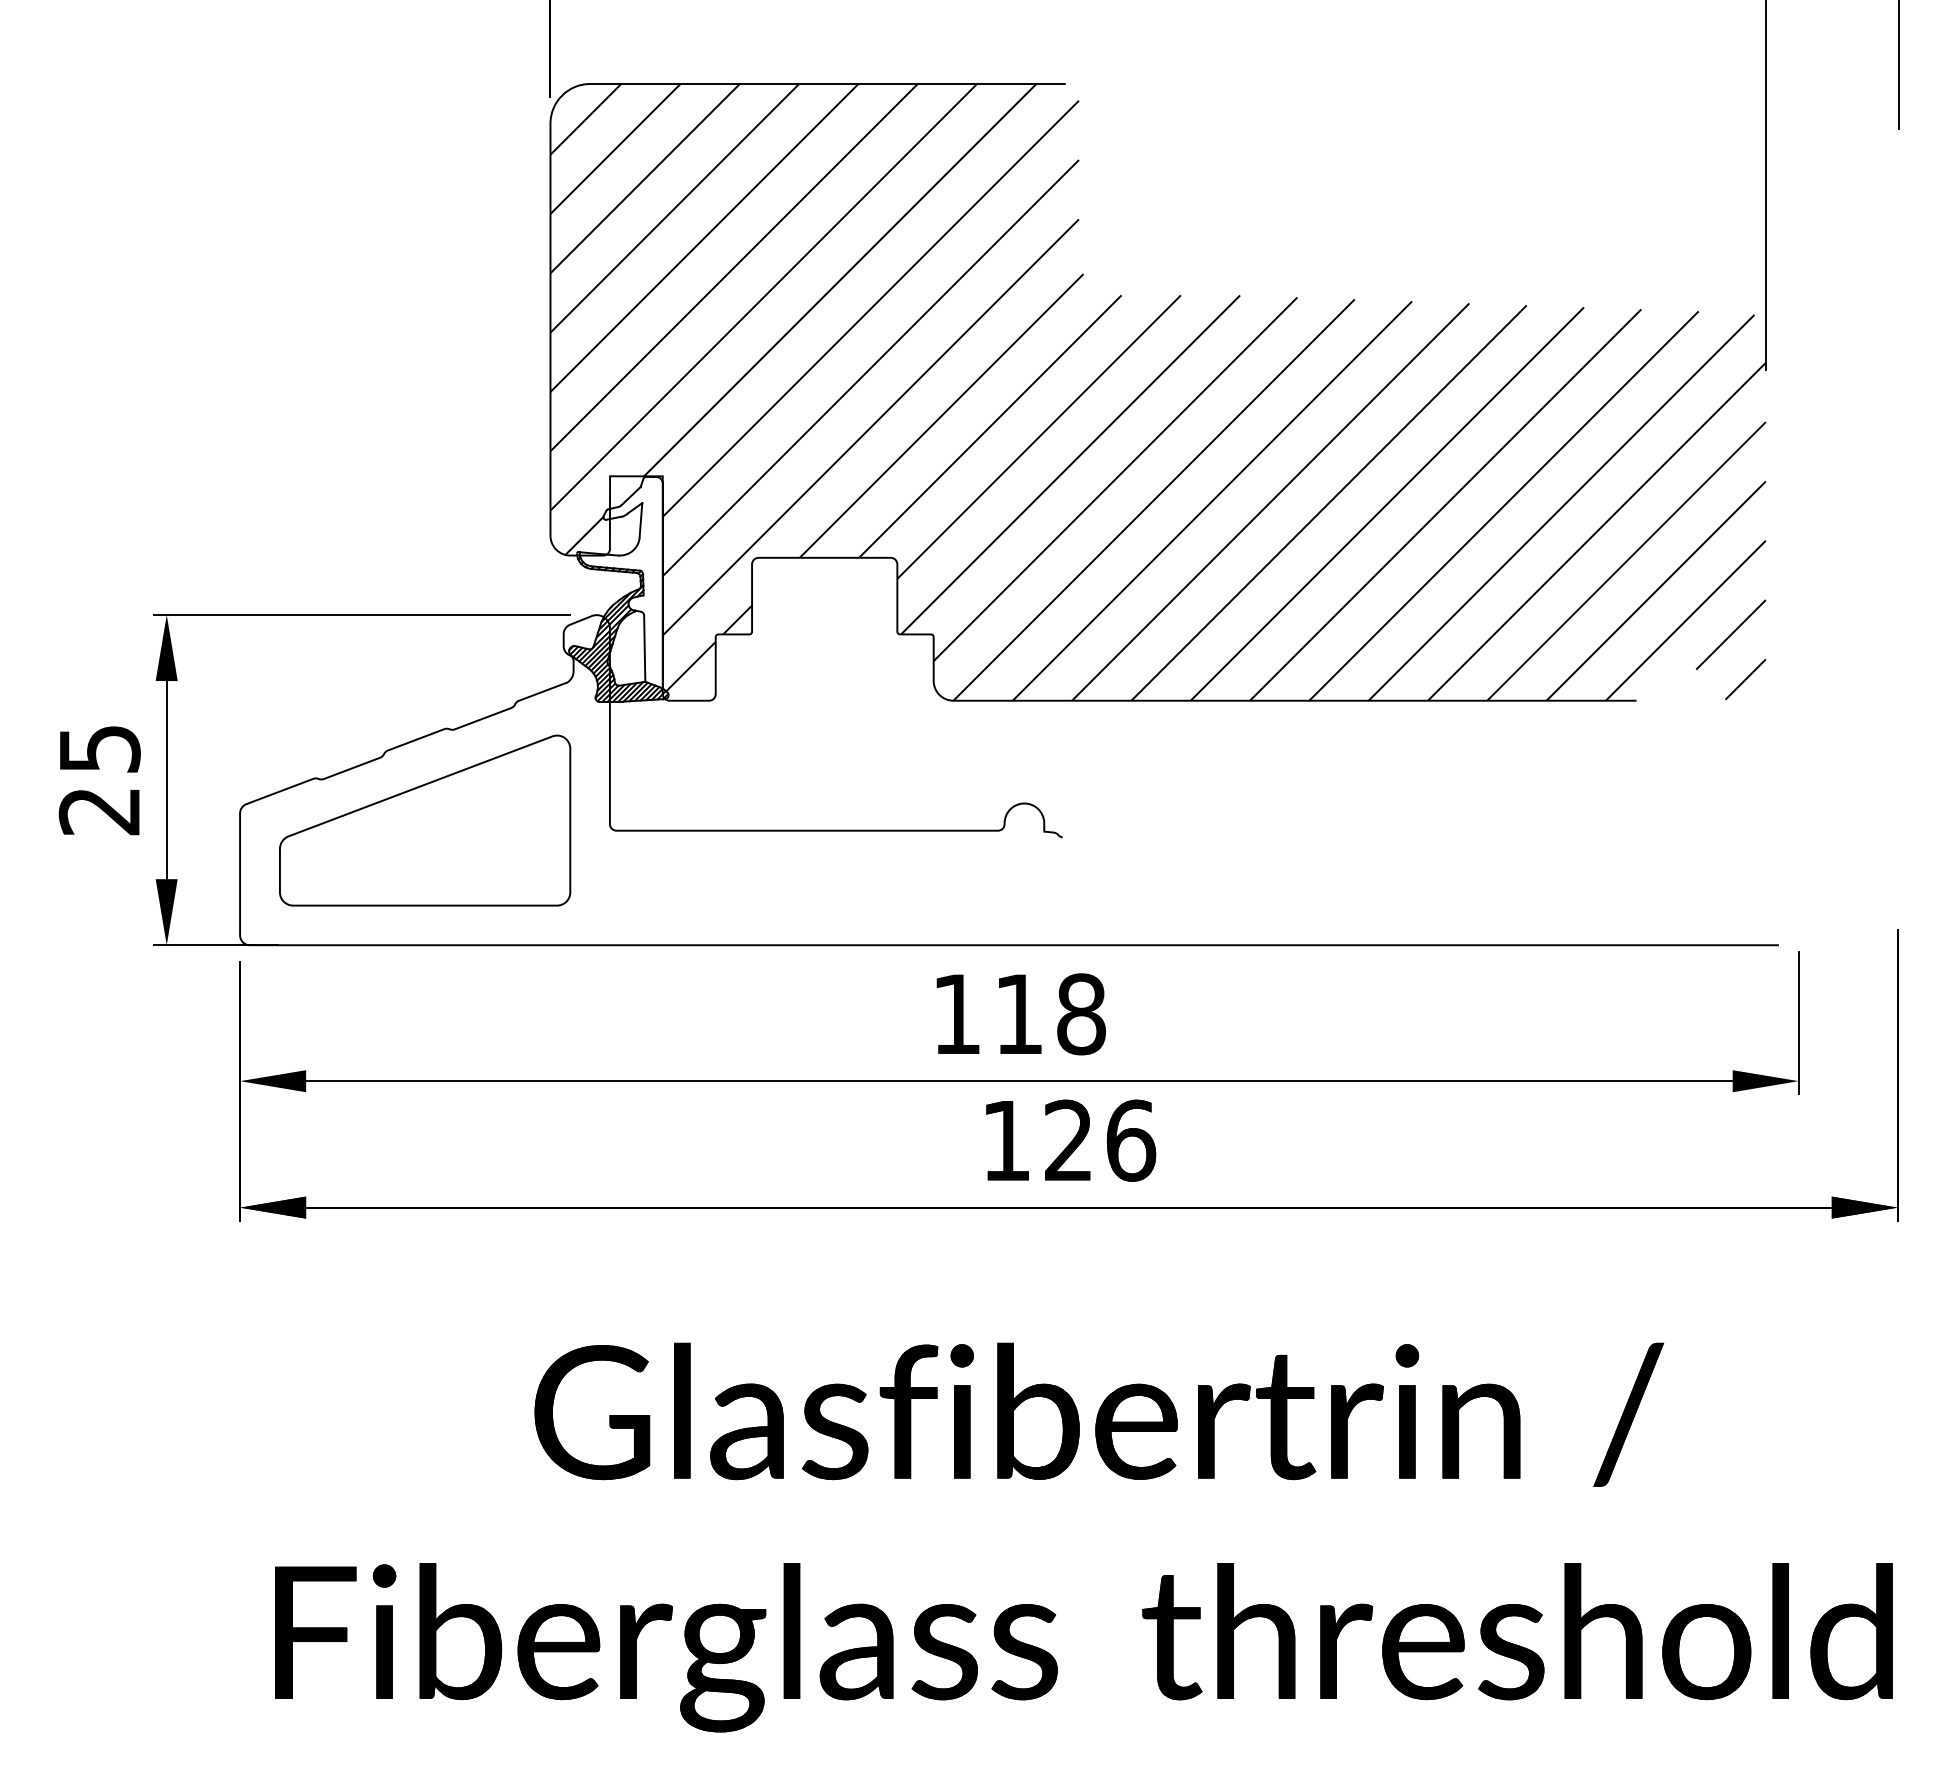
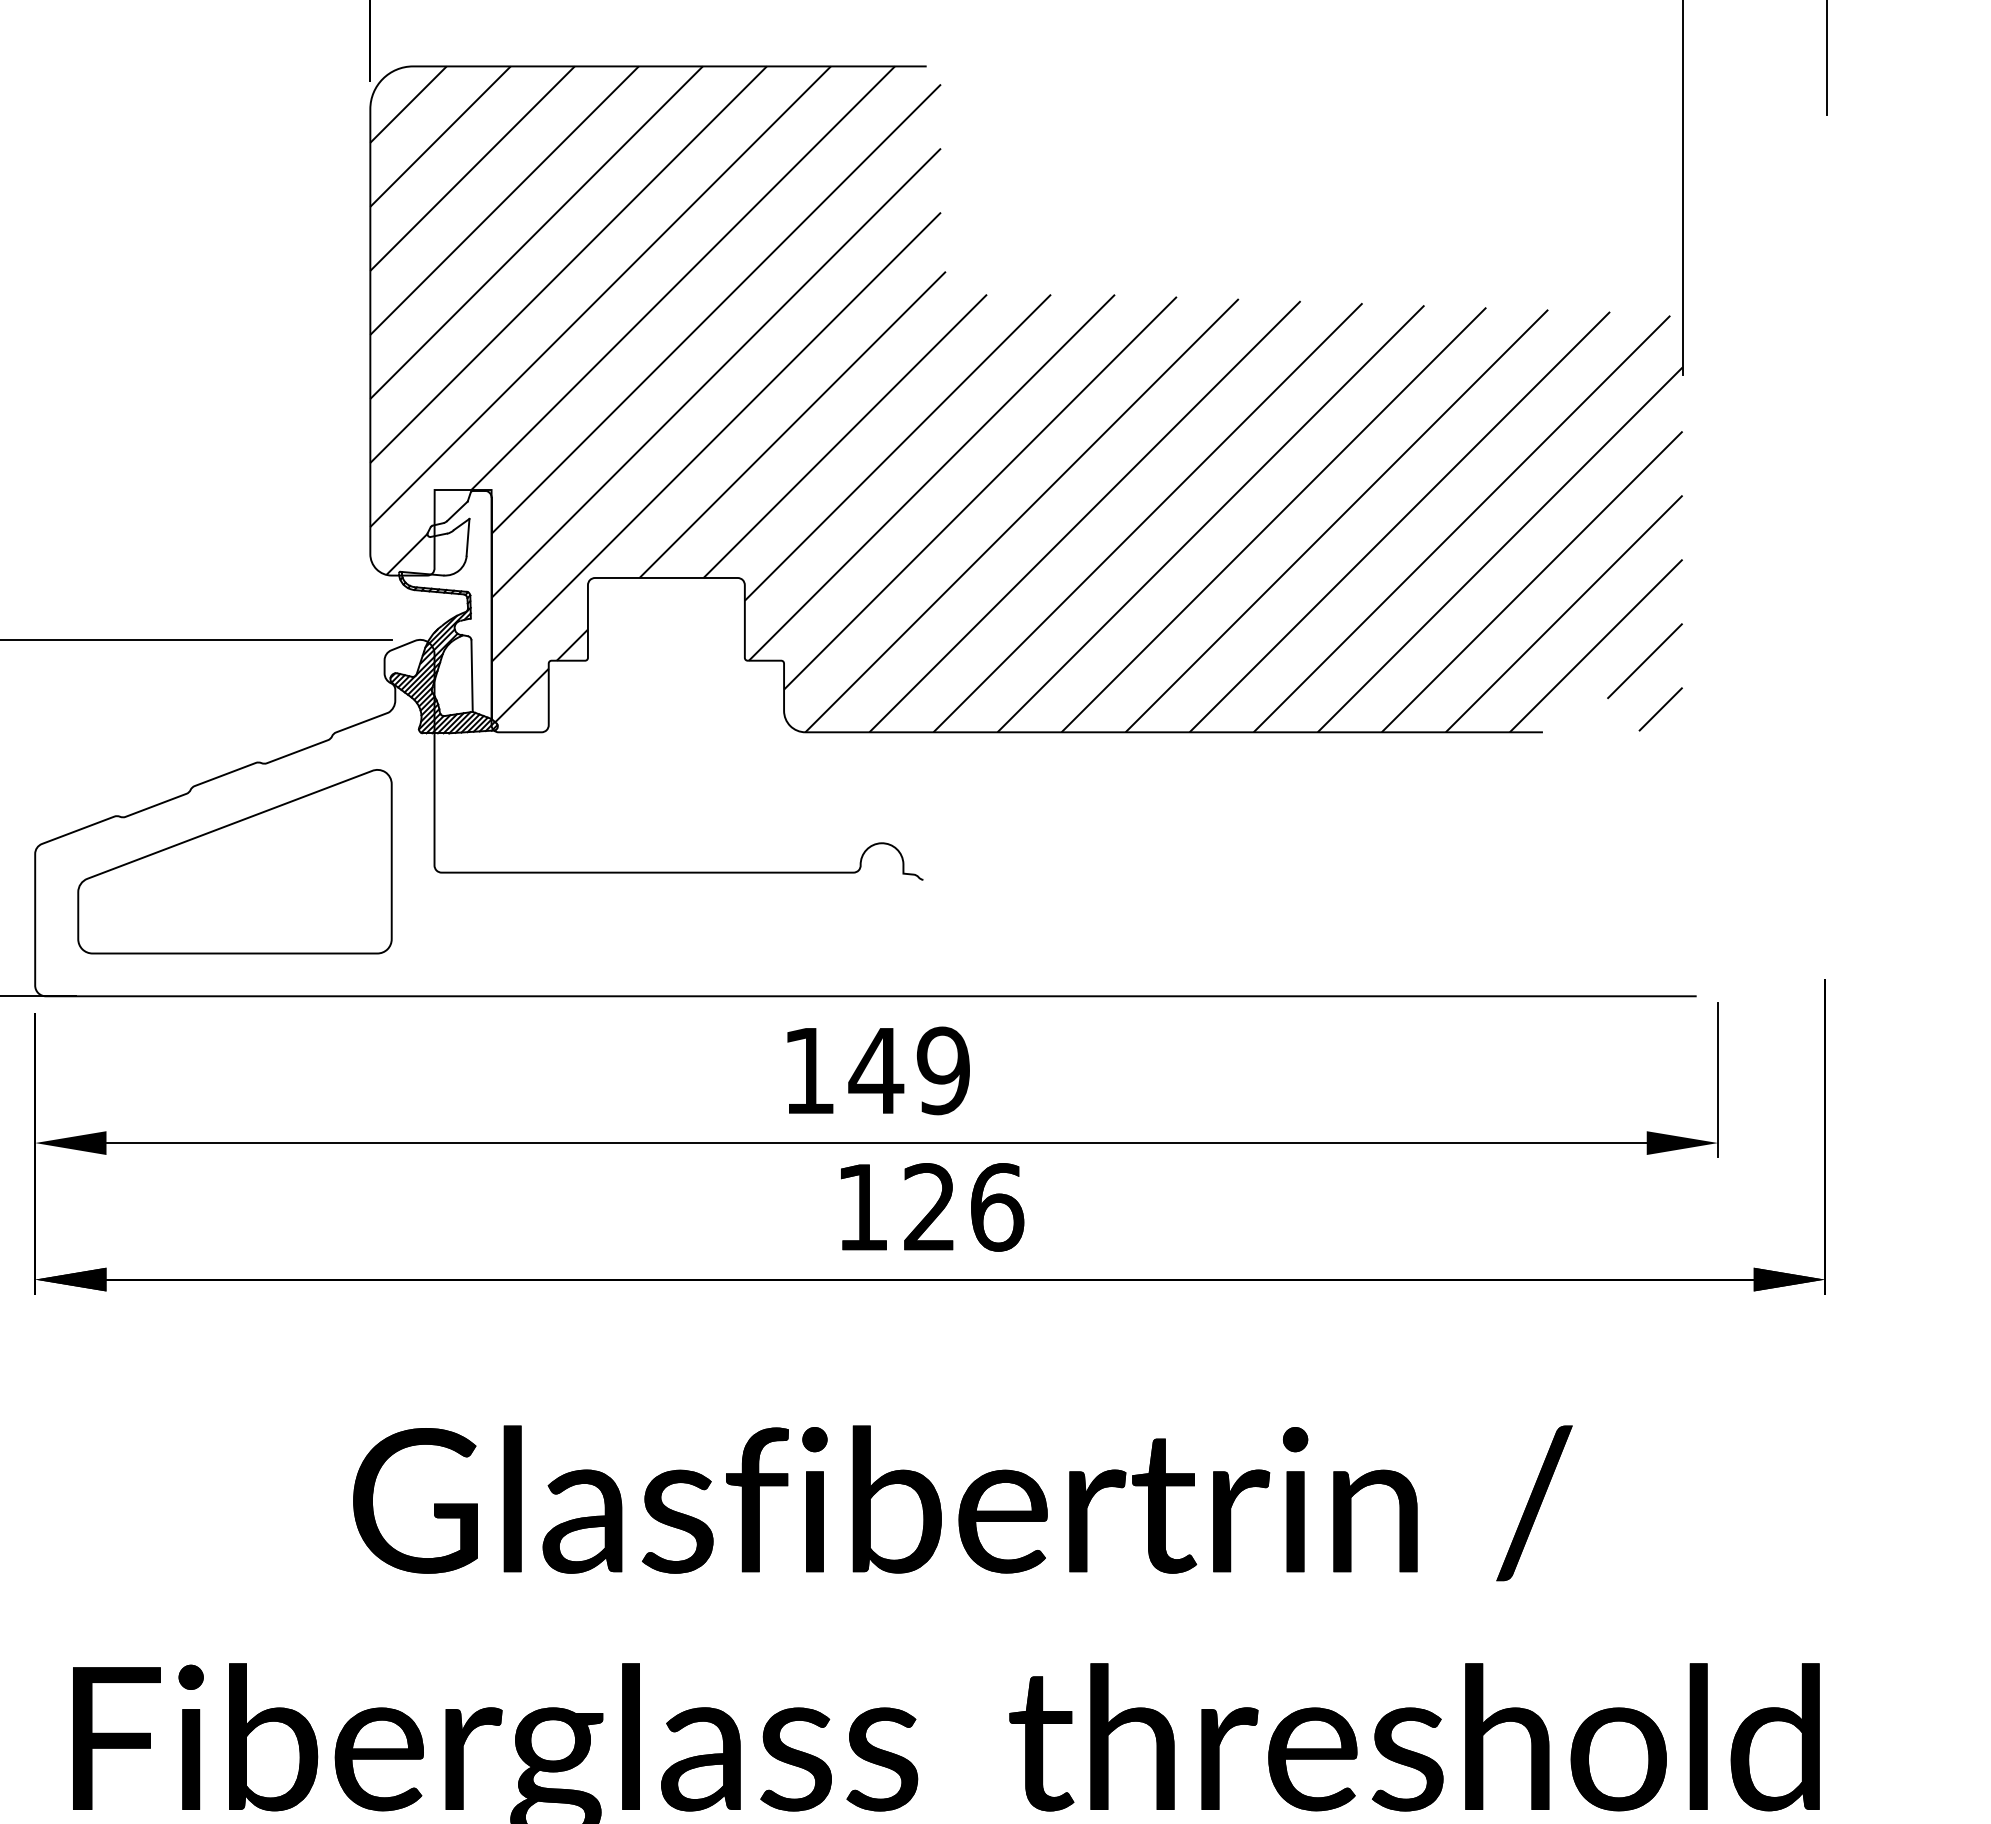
text: (1049, 1014) -> (909, 1071), 118 -> 149

